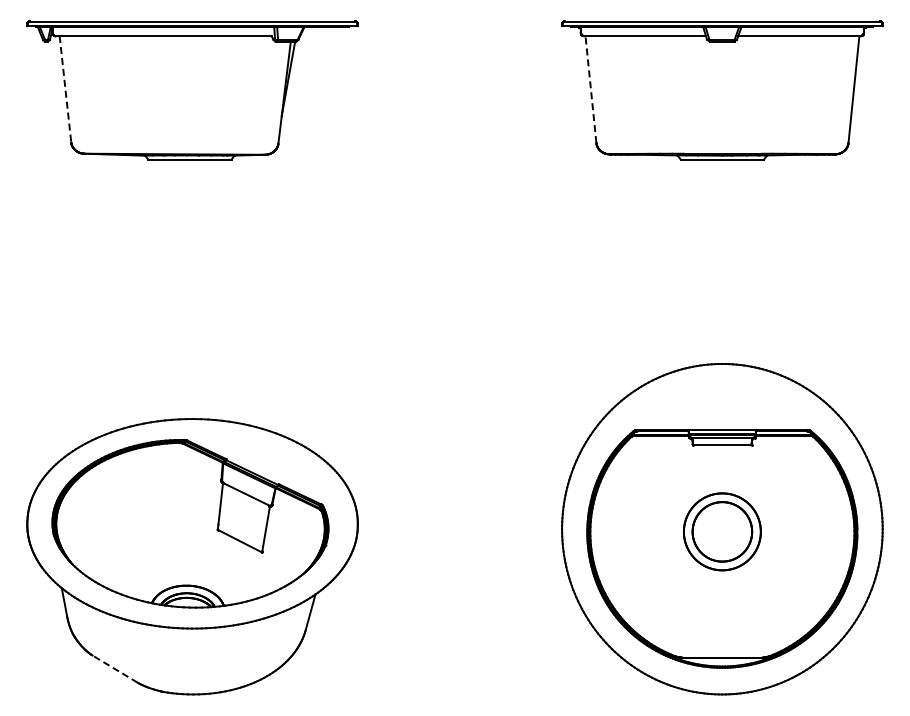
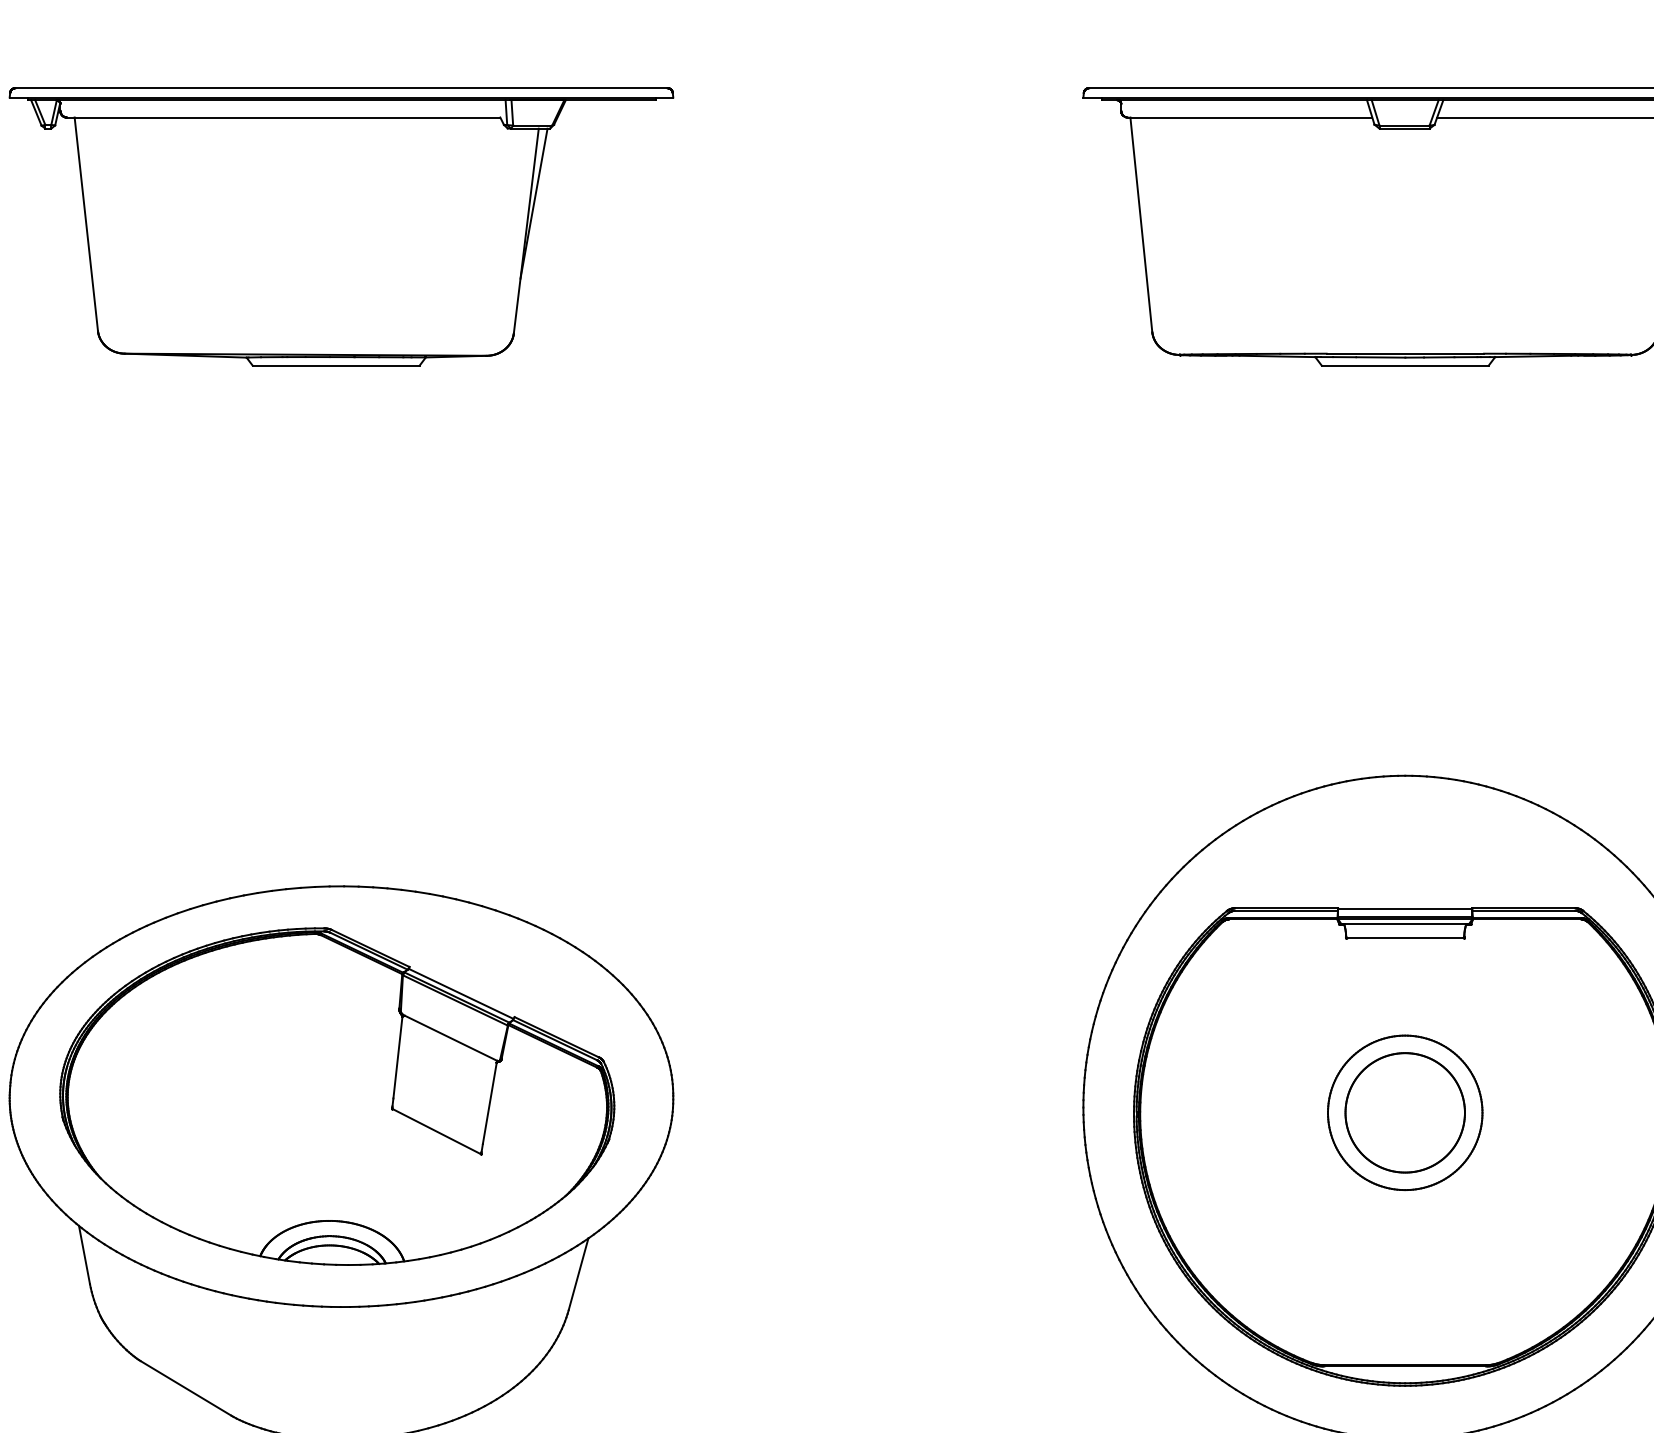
line: (65, 89) -> (86, 224), dashed -> solid
line: (590, 89) -> (1140, 224), dashed -> solid
line: (114, 668) -> (184, 1387), dashed -> solid

